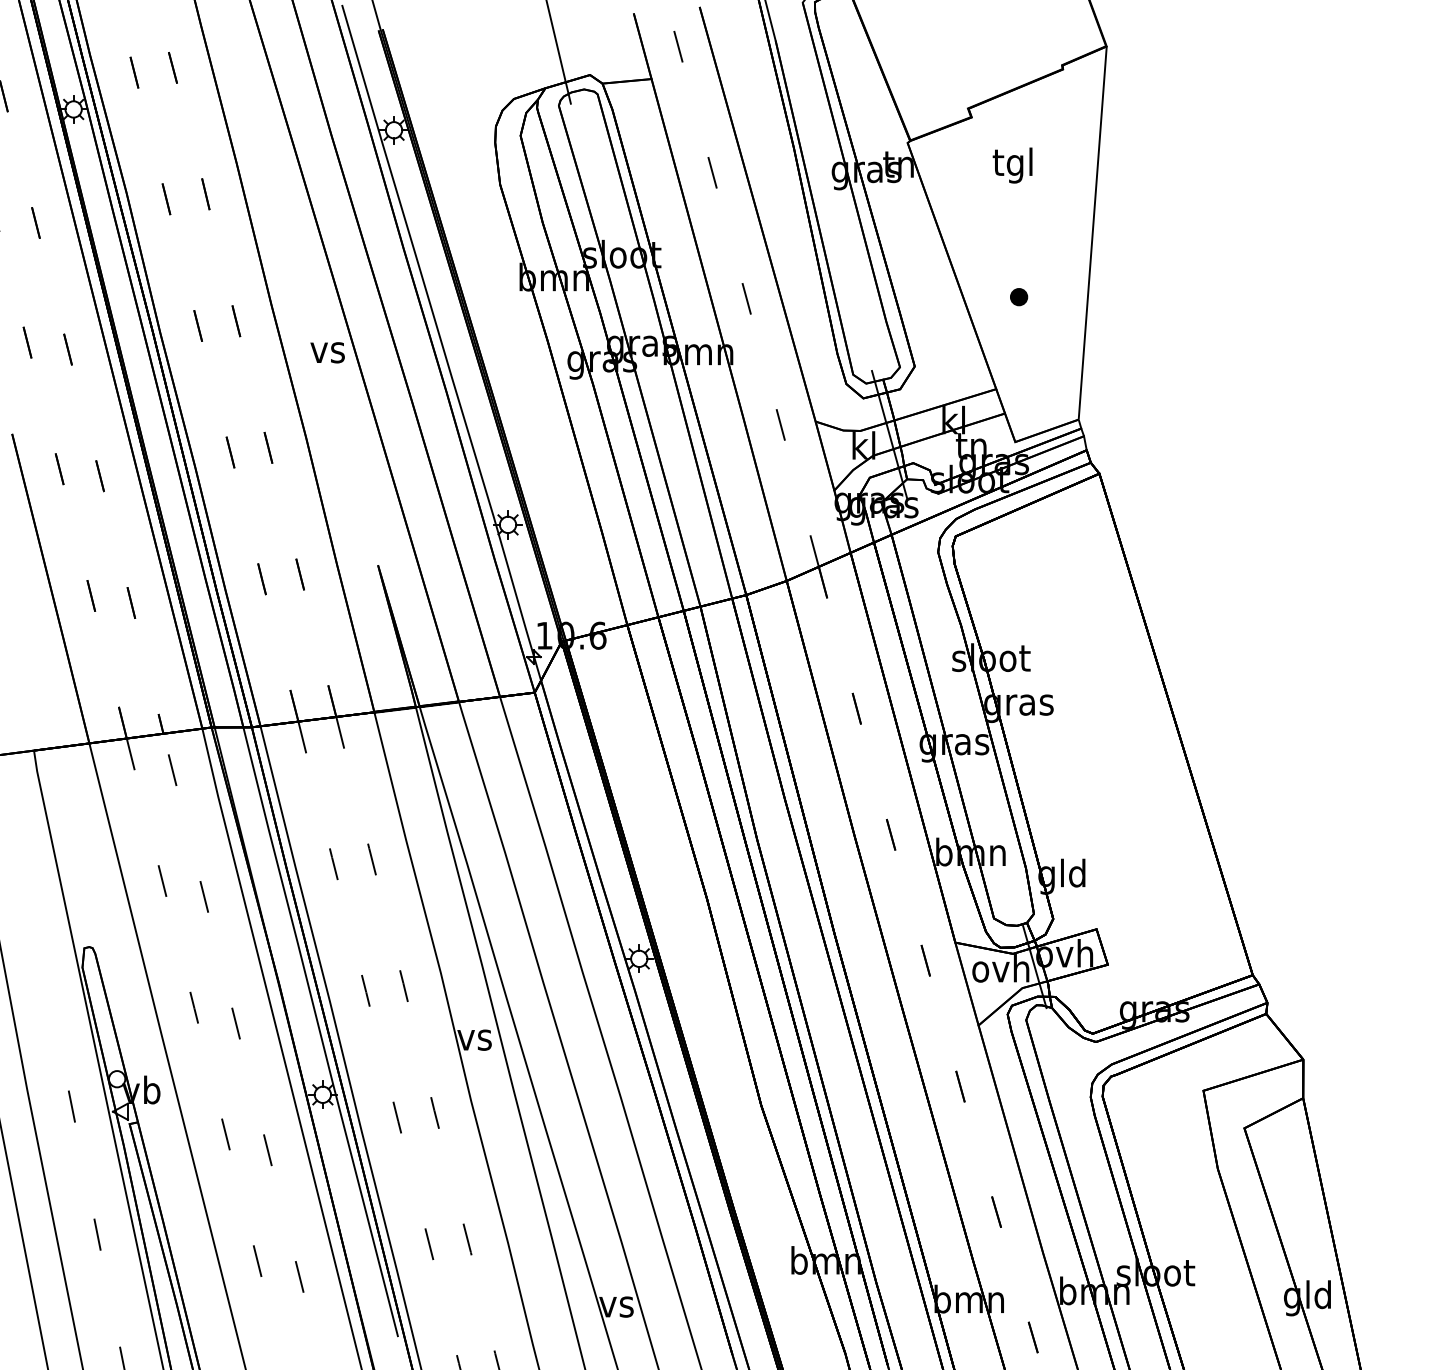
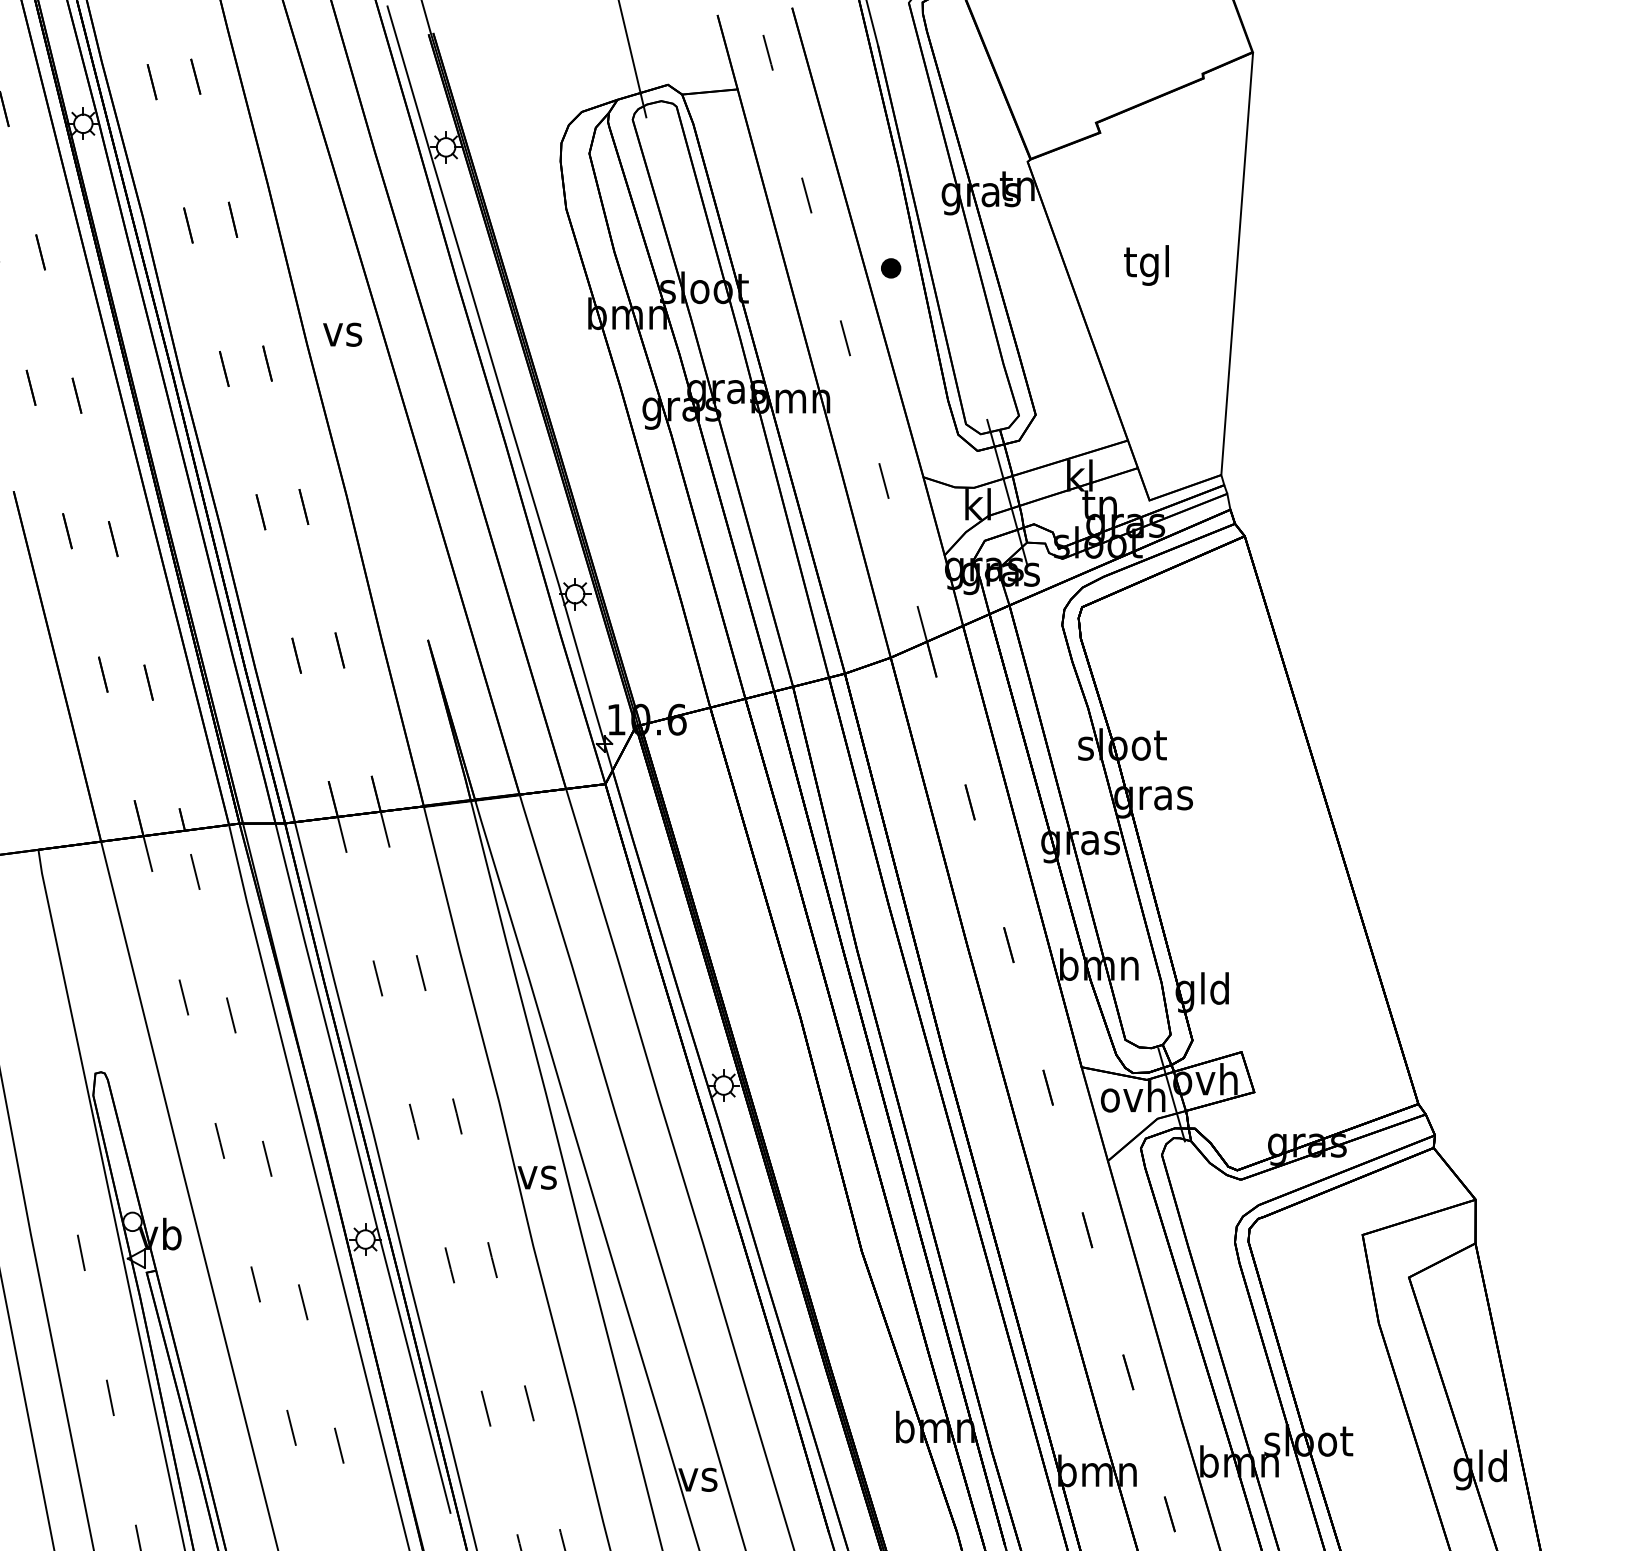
text: (1012, 165) -> (1146, 265), moved
part: (1019, 297) -> (891, 268), moved
text: (327, 352) -> (342, 334), moved

